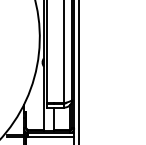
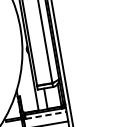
line: (51, 137) -> (46, 115), solid -> dashed

